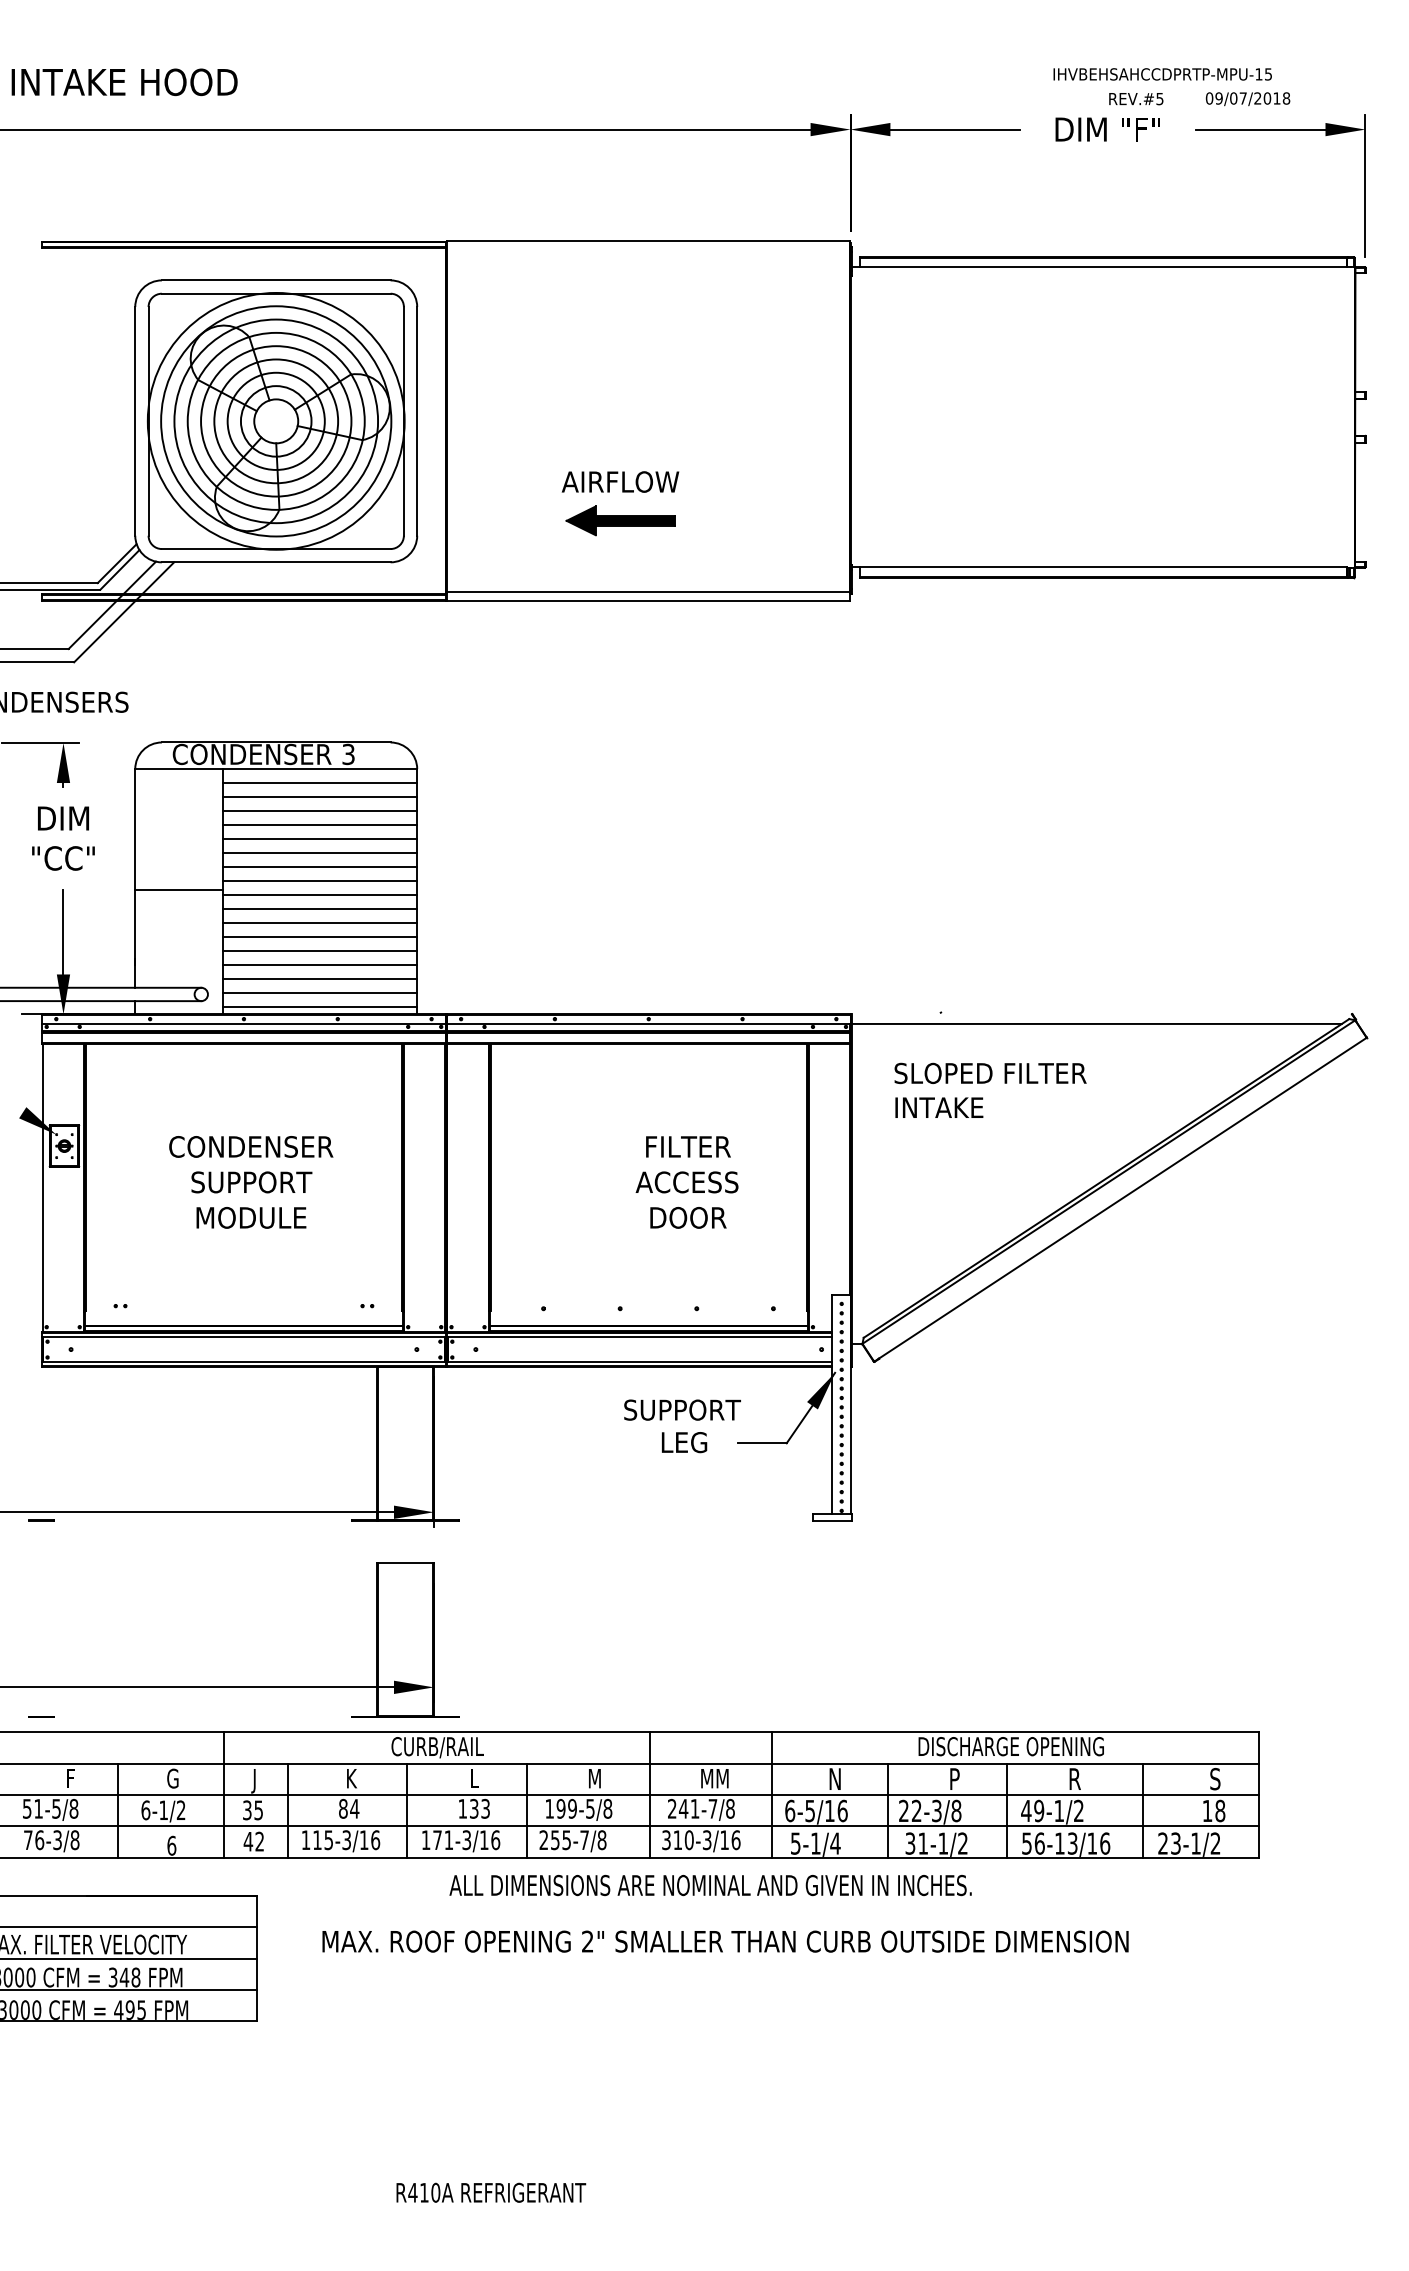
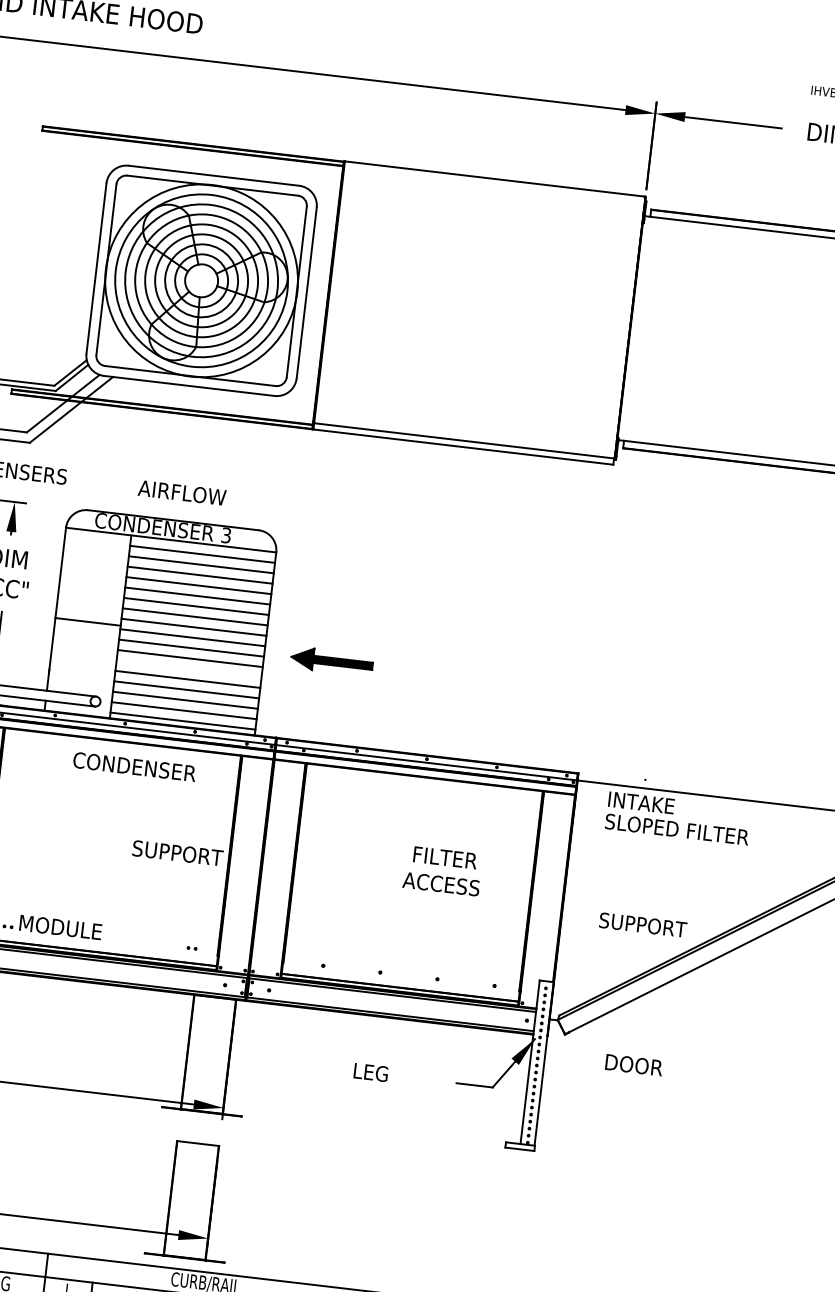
text: (620, 481) -> (182, 492), moved
part: (620, 520) -> (331, 661), moved
line: (319, 936) -> (188, 668), removed
text: (939, 1107) -> (641, 802), moved
text: (251, 1146) -> (134, 766), moved
text: (251, 1182) -> (177, 853), moved
text: (251, 1217) -> (60, 927), moved
text: (688, 1217) -> (634, 1064), moved
text: (682, 1409) -> (643, 924), moved
text: (684, 1442) -> (371, 1072), moved

